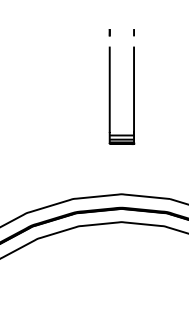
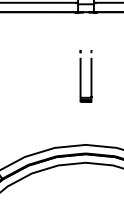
part: (121, 86) -> (85, 75), size x0.7

